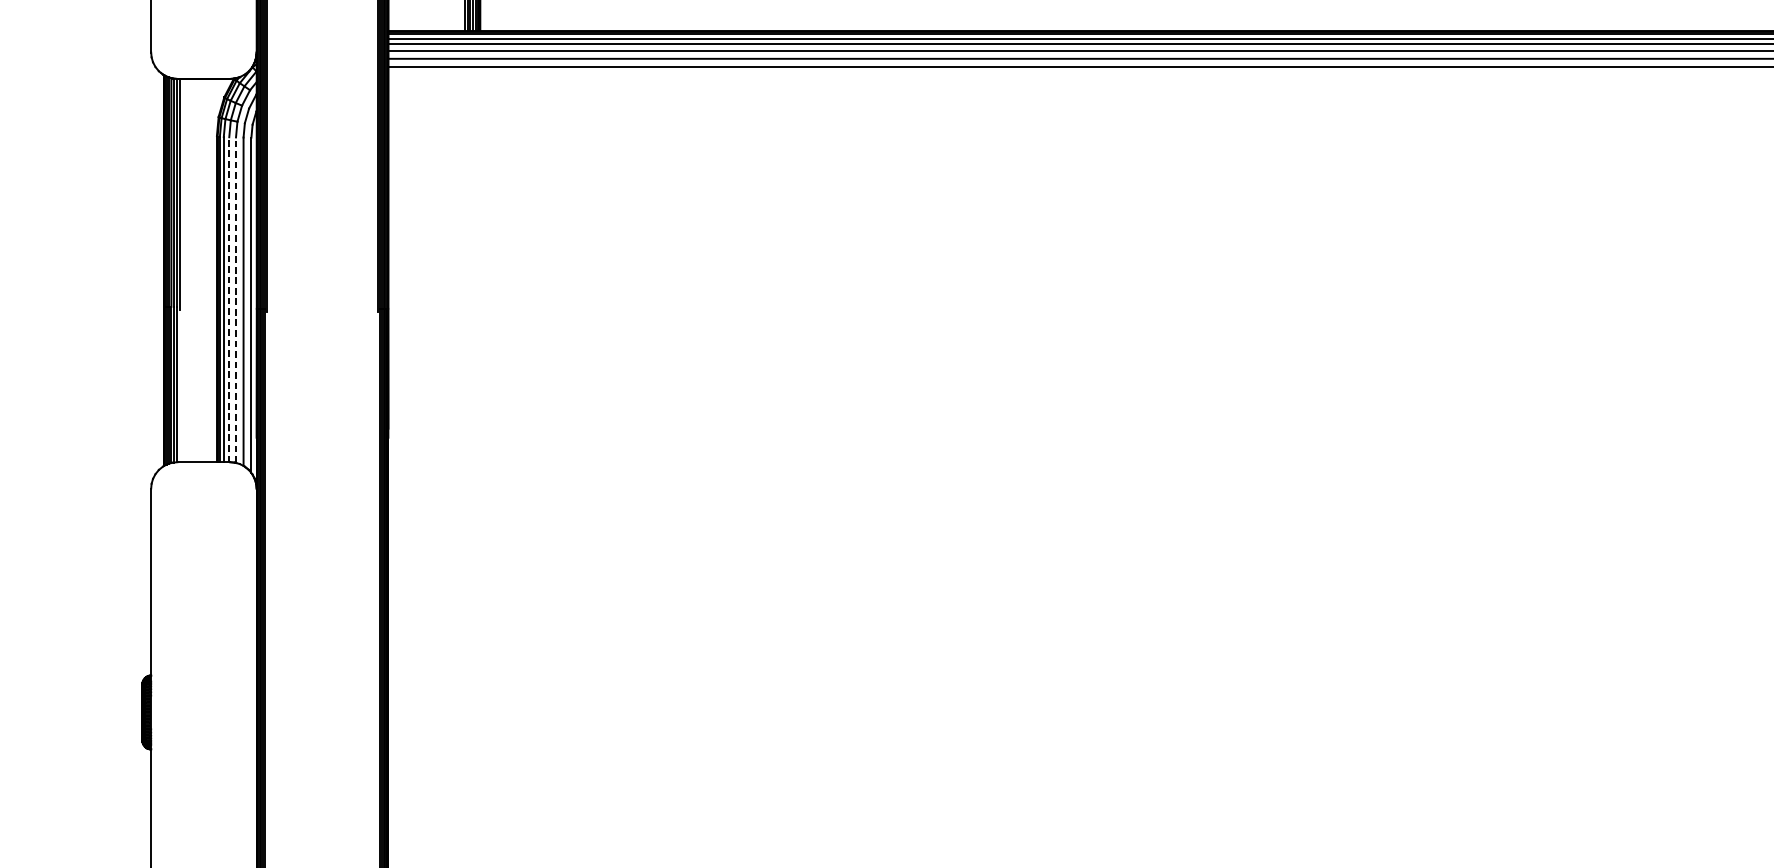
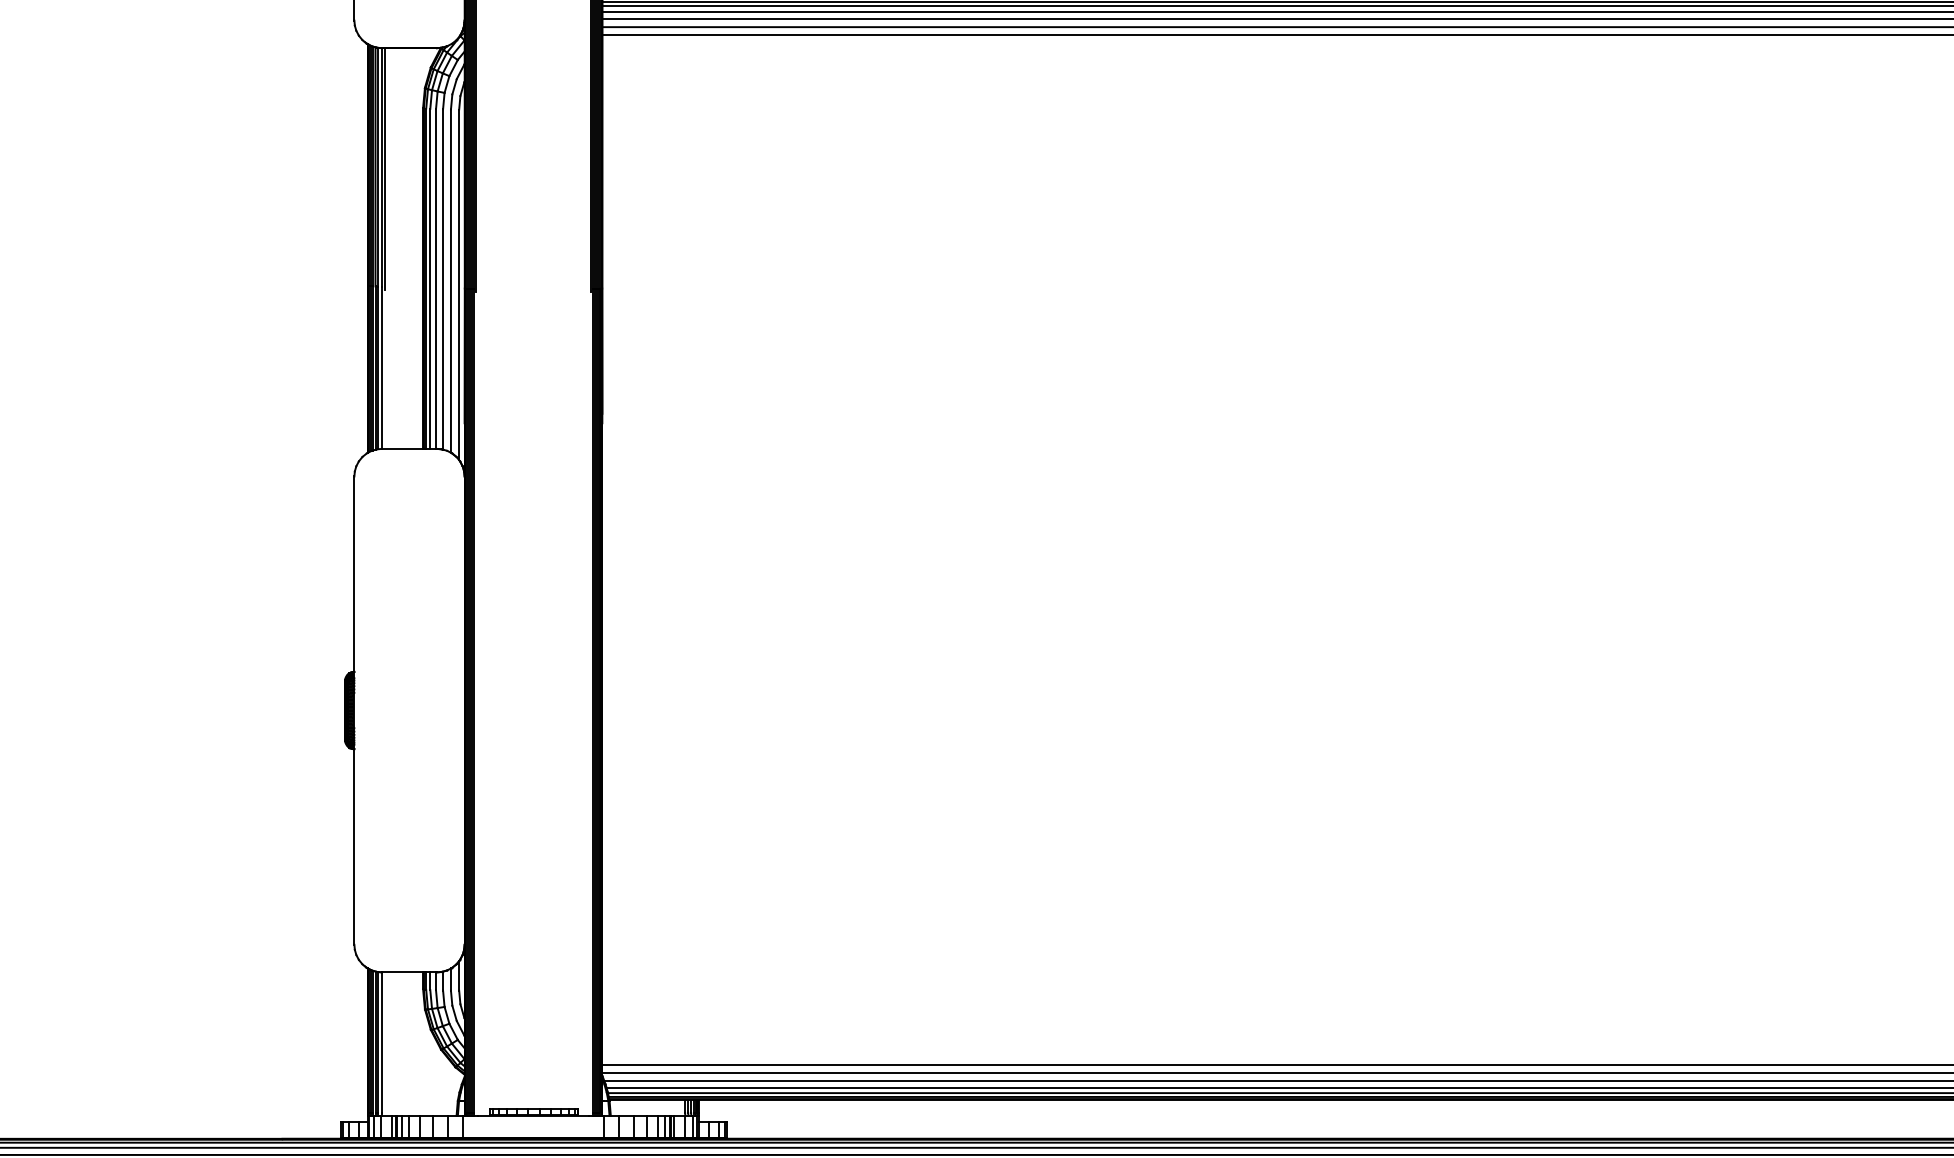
line: (229, 300) -> (436, 279), dashed -> solid
line: (236, 300) -> (443, 279), dashed -> solid

